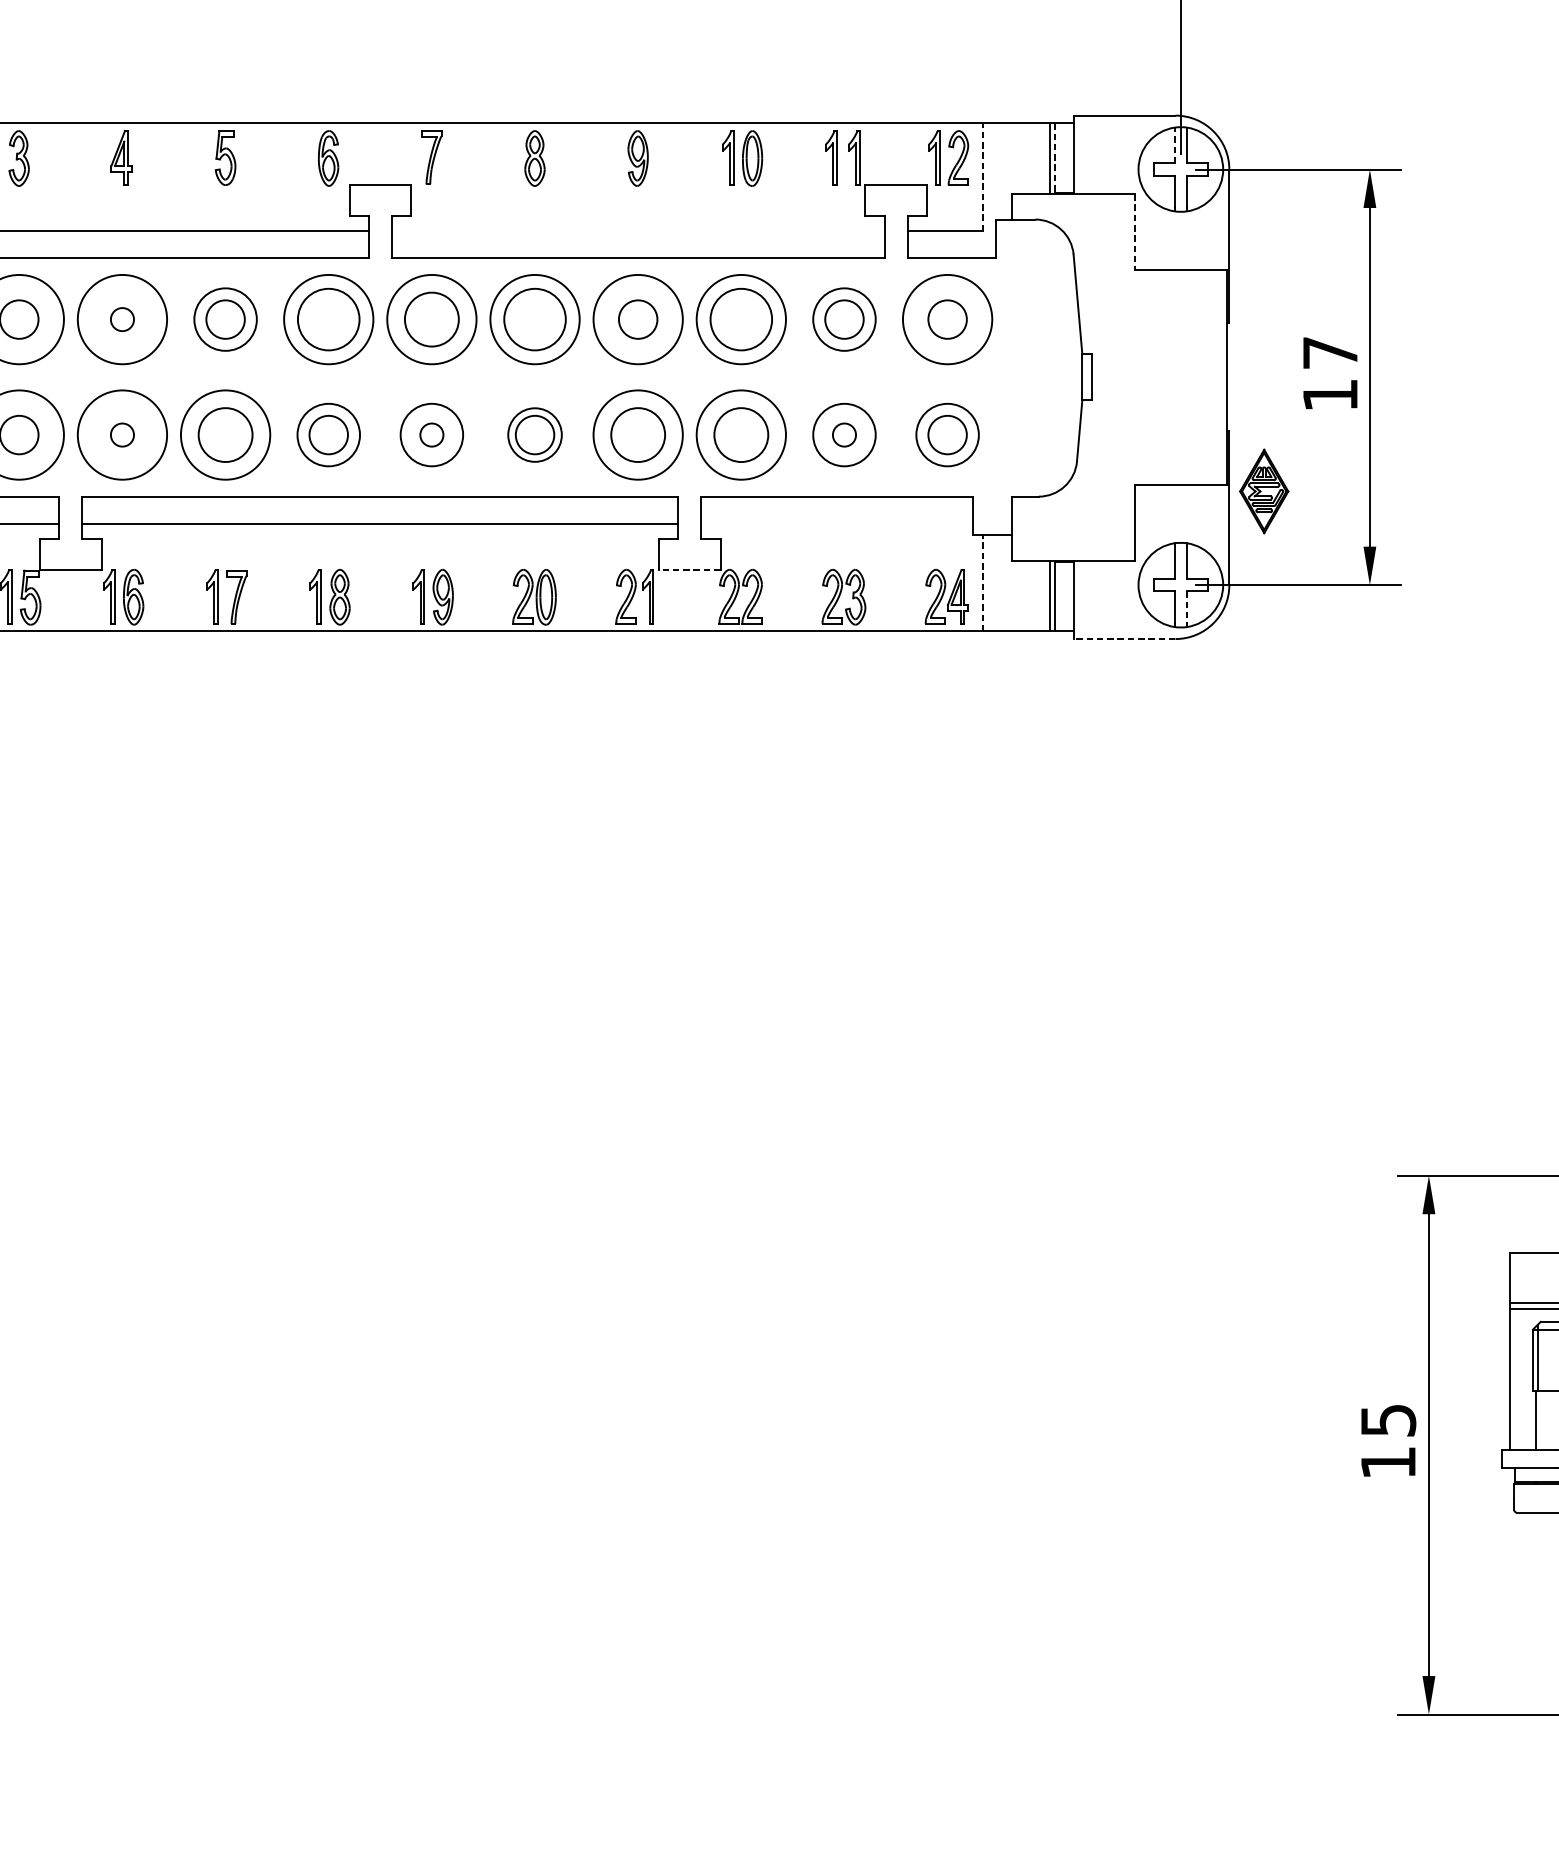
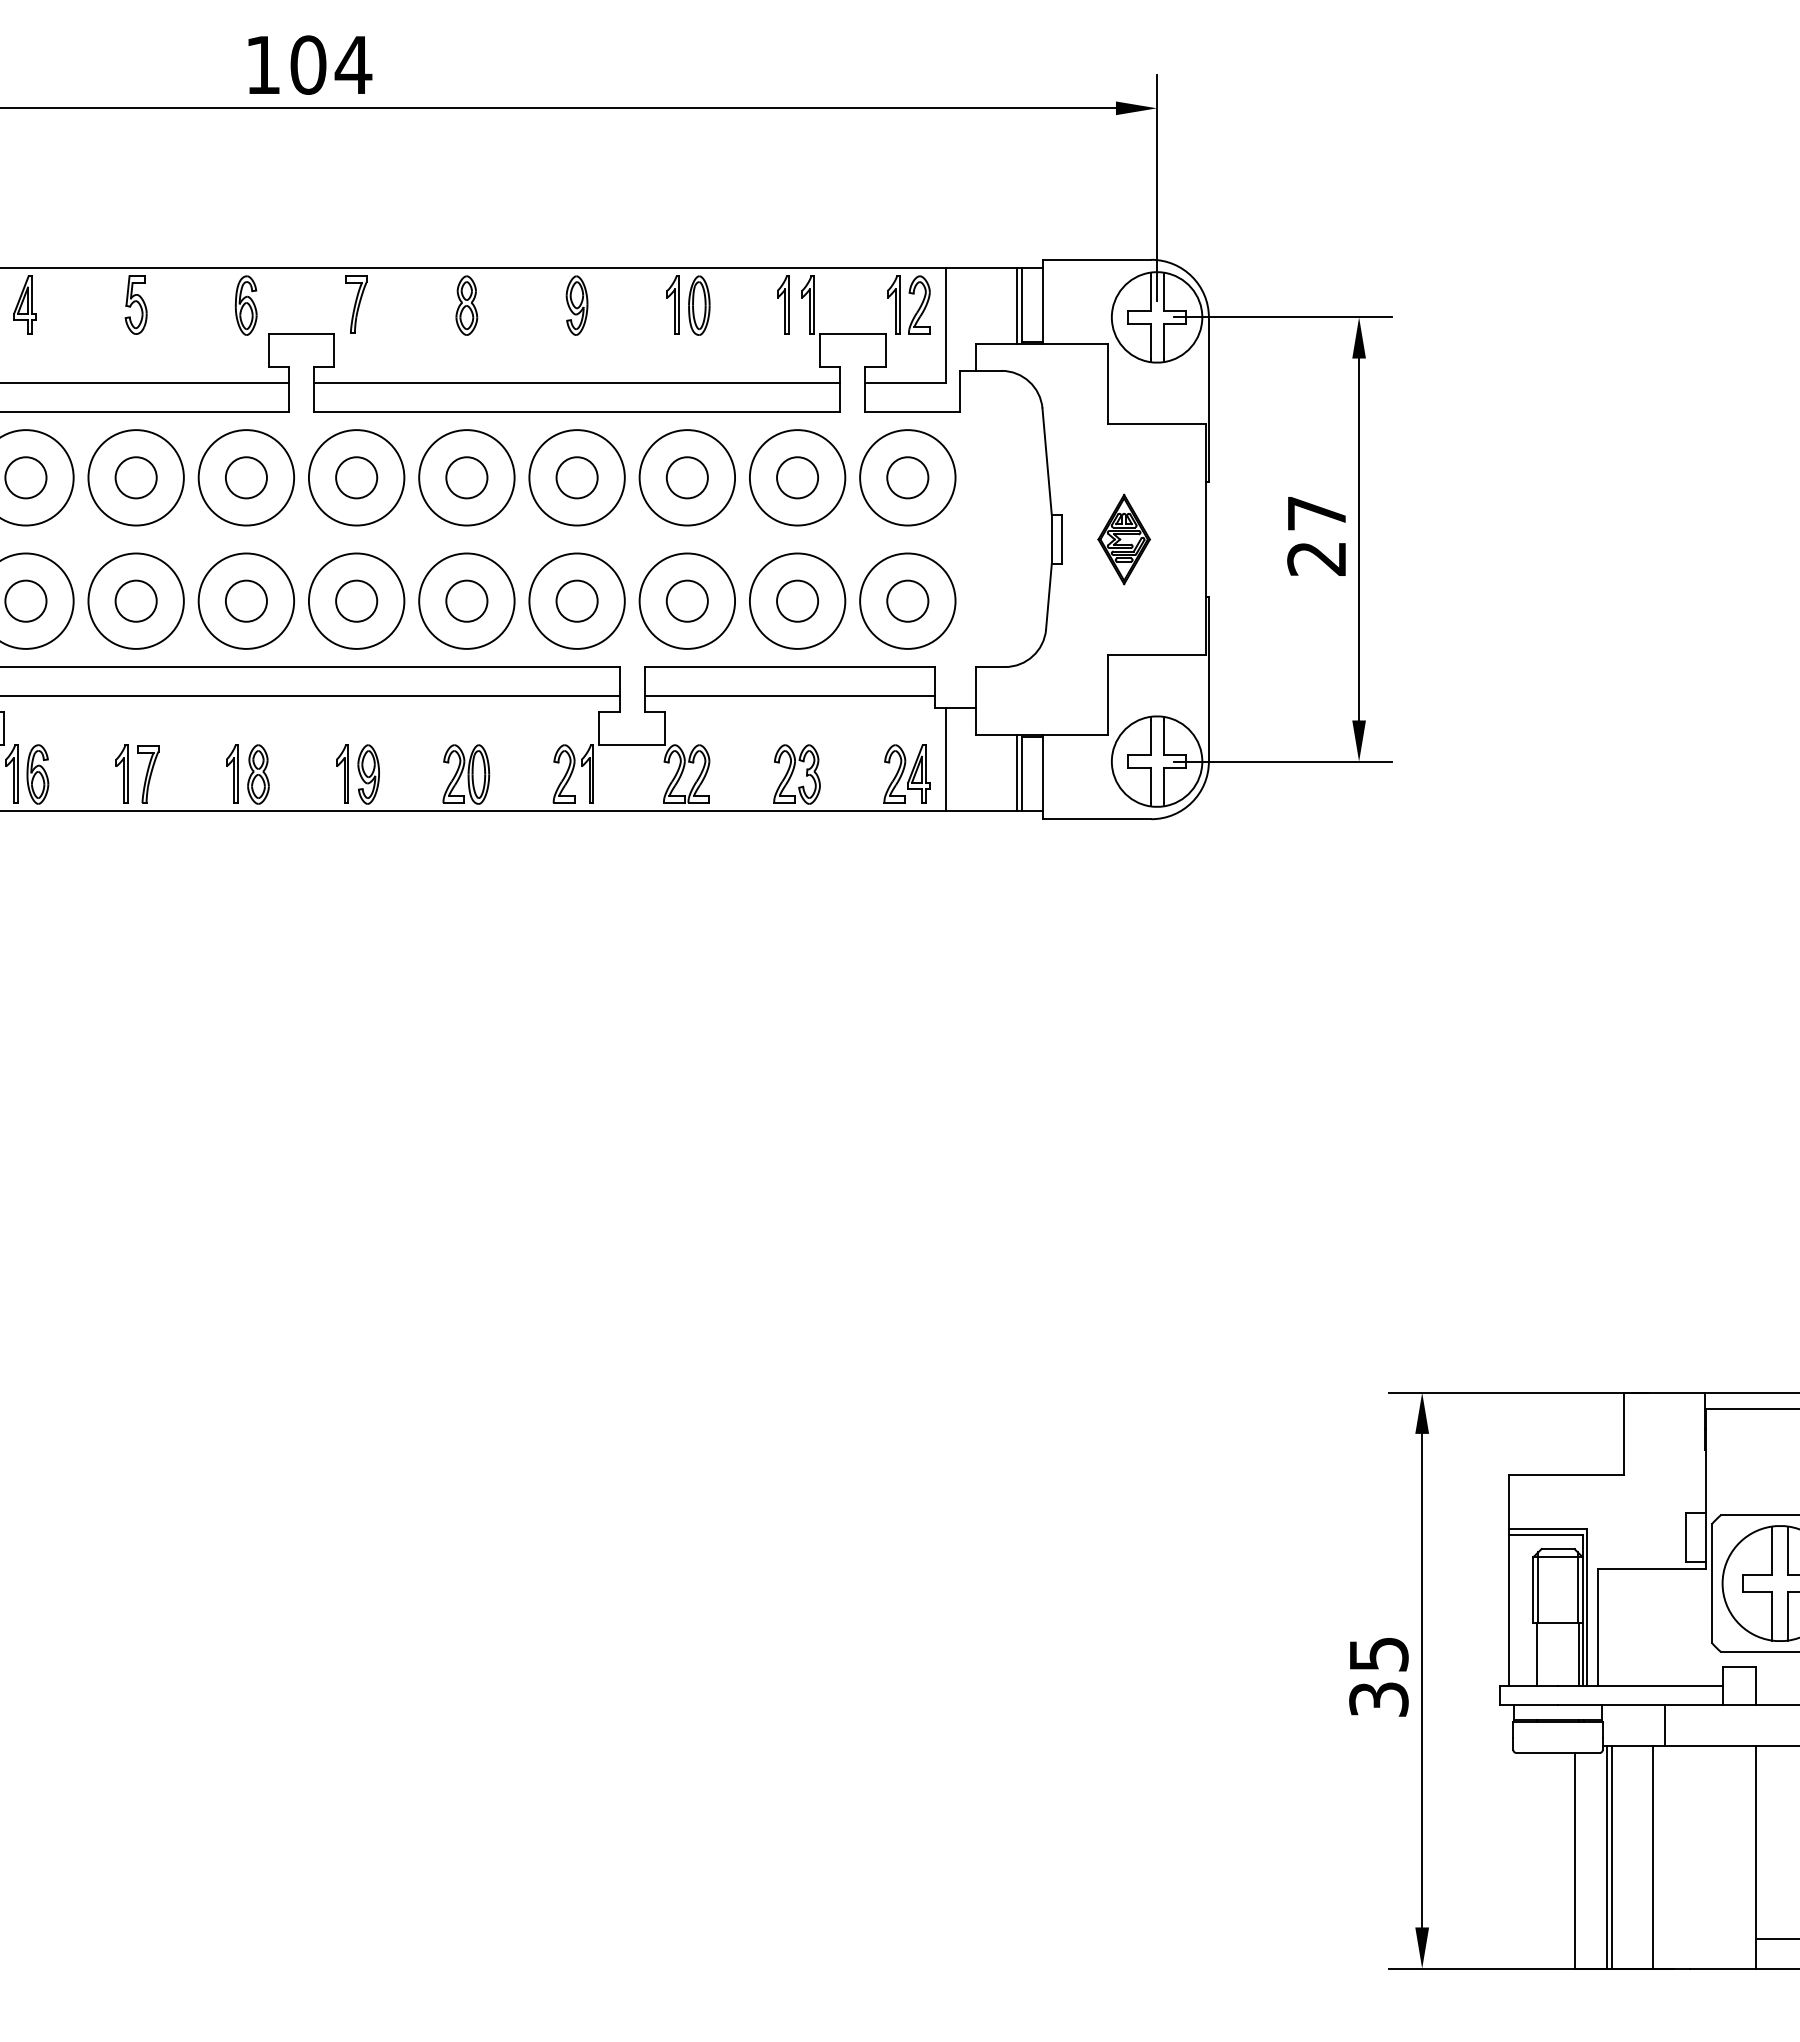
line: (1174, 146) -> (1150, 292), dashed -> solid
line: (1054, 158) -> (1022, 305), dashed -> solid
line: (982, 177) -> (945, 325), dashed -> solid
line: (637, 231) -> (576, 383), added
line: (1134, 232) -> (1107, 384), dashed -> solid
circle: (122, 319) -> (25, 477), size x1.67
circle: (224, 319) -> (135, 477), size x1.43
circle: (327, 319) -> (245, 477), size x0.62
circle: (431, 319) -> (356, 477), size x0.71
circle: (534, 319) -> (466, 477), size x0.62
circle: (740, 319) -> (686, 477), size x0.62
circle: (844, 319) -> (797, 477), size x1.43
text: (1330, 395) -> (1316, 558), 17 -> 27
circle: (122, 434) -> (25, 600), size x1.67
circle: (224, 434) -> (135, 600), size x0.71
circle: (328, 434) -> (246, 600), size x1.43
circle: (431, 434) -> (356, 600), size x1.43
circle: (431, 434) -> (356, 600), size x1.67
circle: (534, 434) -> (466, 600), size x1.67
circle: (637, 434) -> (576, 600), size x0.71
circle: (740, 434) -> (686, 600), size x0.71
circle: (844, 434) -> (797, 600), size x1.43
circle: (844, 434) -> (797, 600), size x1.67
circle: (947, 434) -> (907, 600), size x1.43
part: (1263, 491) -> (1123, 539), moved
line: (836, 523) -> (789, 695), added
line: (690, 570) -> (632, 745), dashed -> solid
line: (982, 583) -> (945, 759), dashed -> solid
line: (1186, 608) -> (1163, 786), dashed -> solid
line: (1124, 639) -> (1096, 819), dashed -> solid
text: (1388, 1462) -> (1378, 1699), 15 -> 35

